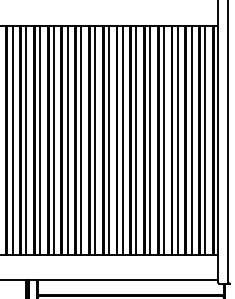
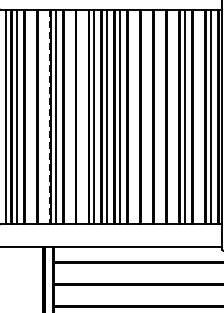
line: (12, 140) -> (29, 116), removed
line: (26, 140) -> (42, 116), removed
line: (53, 140) -> (68, 116), removed
line: (67, 140) -> (81, 116), removed
line: (123, 140) -> (133, 116), removed
line: (136, 140) -> (146, 116), removed
line: (149, 140) -> (158, 116), removed
line: (163, 140) -> (171, 116), removed
line: (191, 140) -> (197, 116), removed
line: (33, 141) -> (49, 117), solid -> dashed

